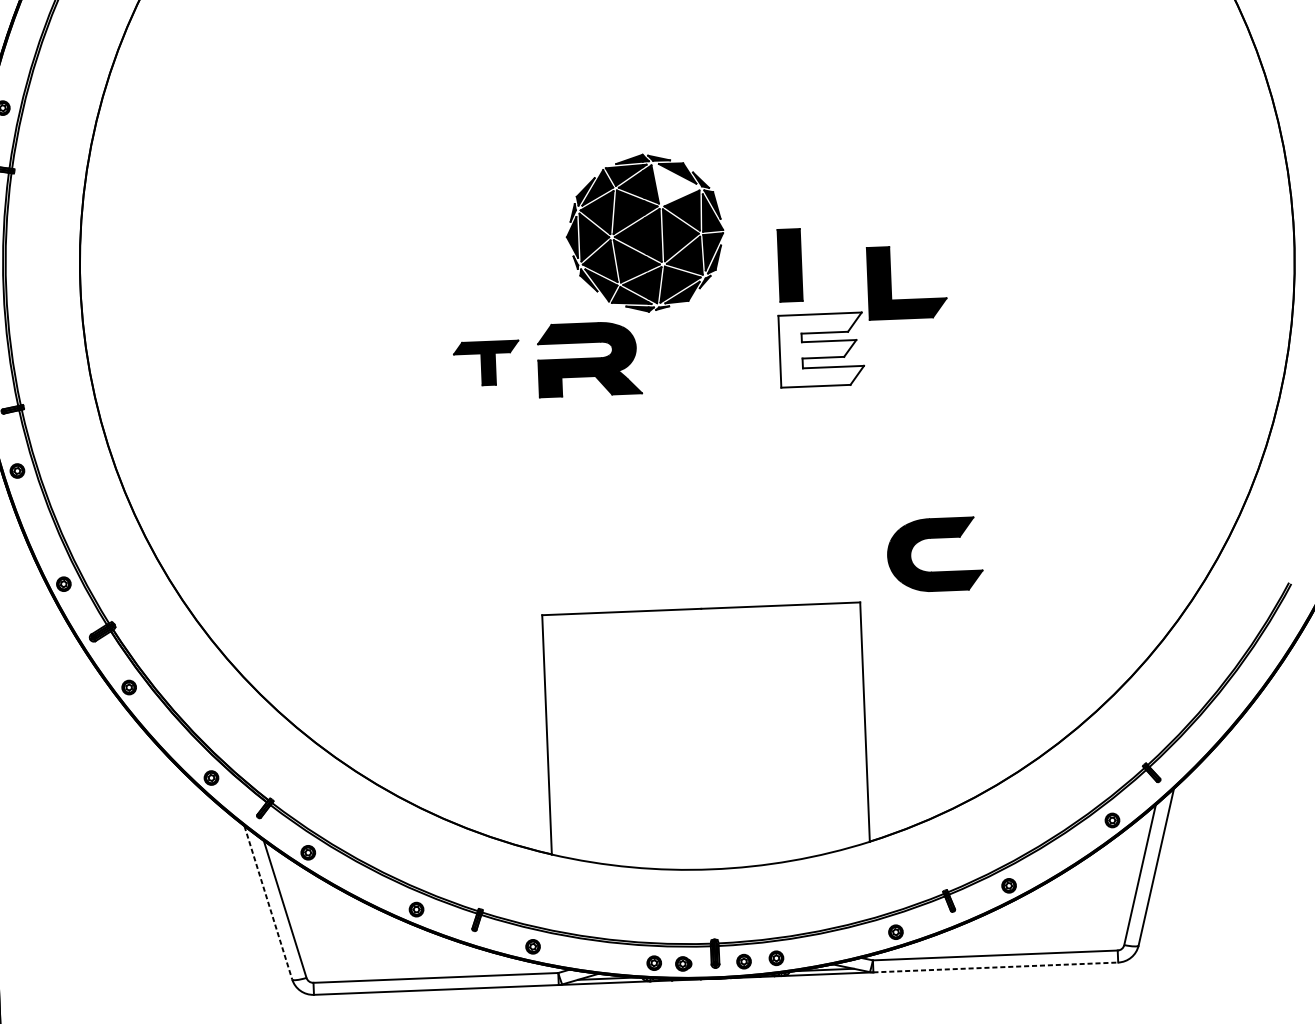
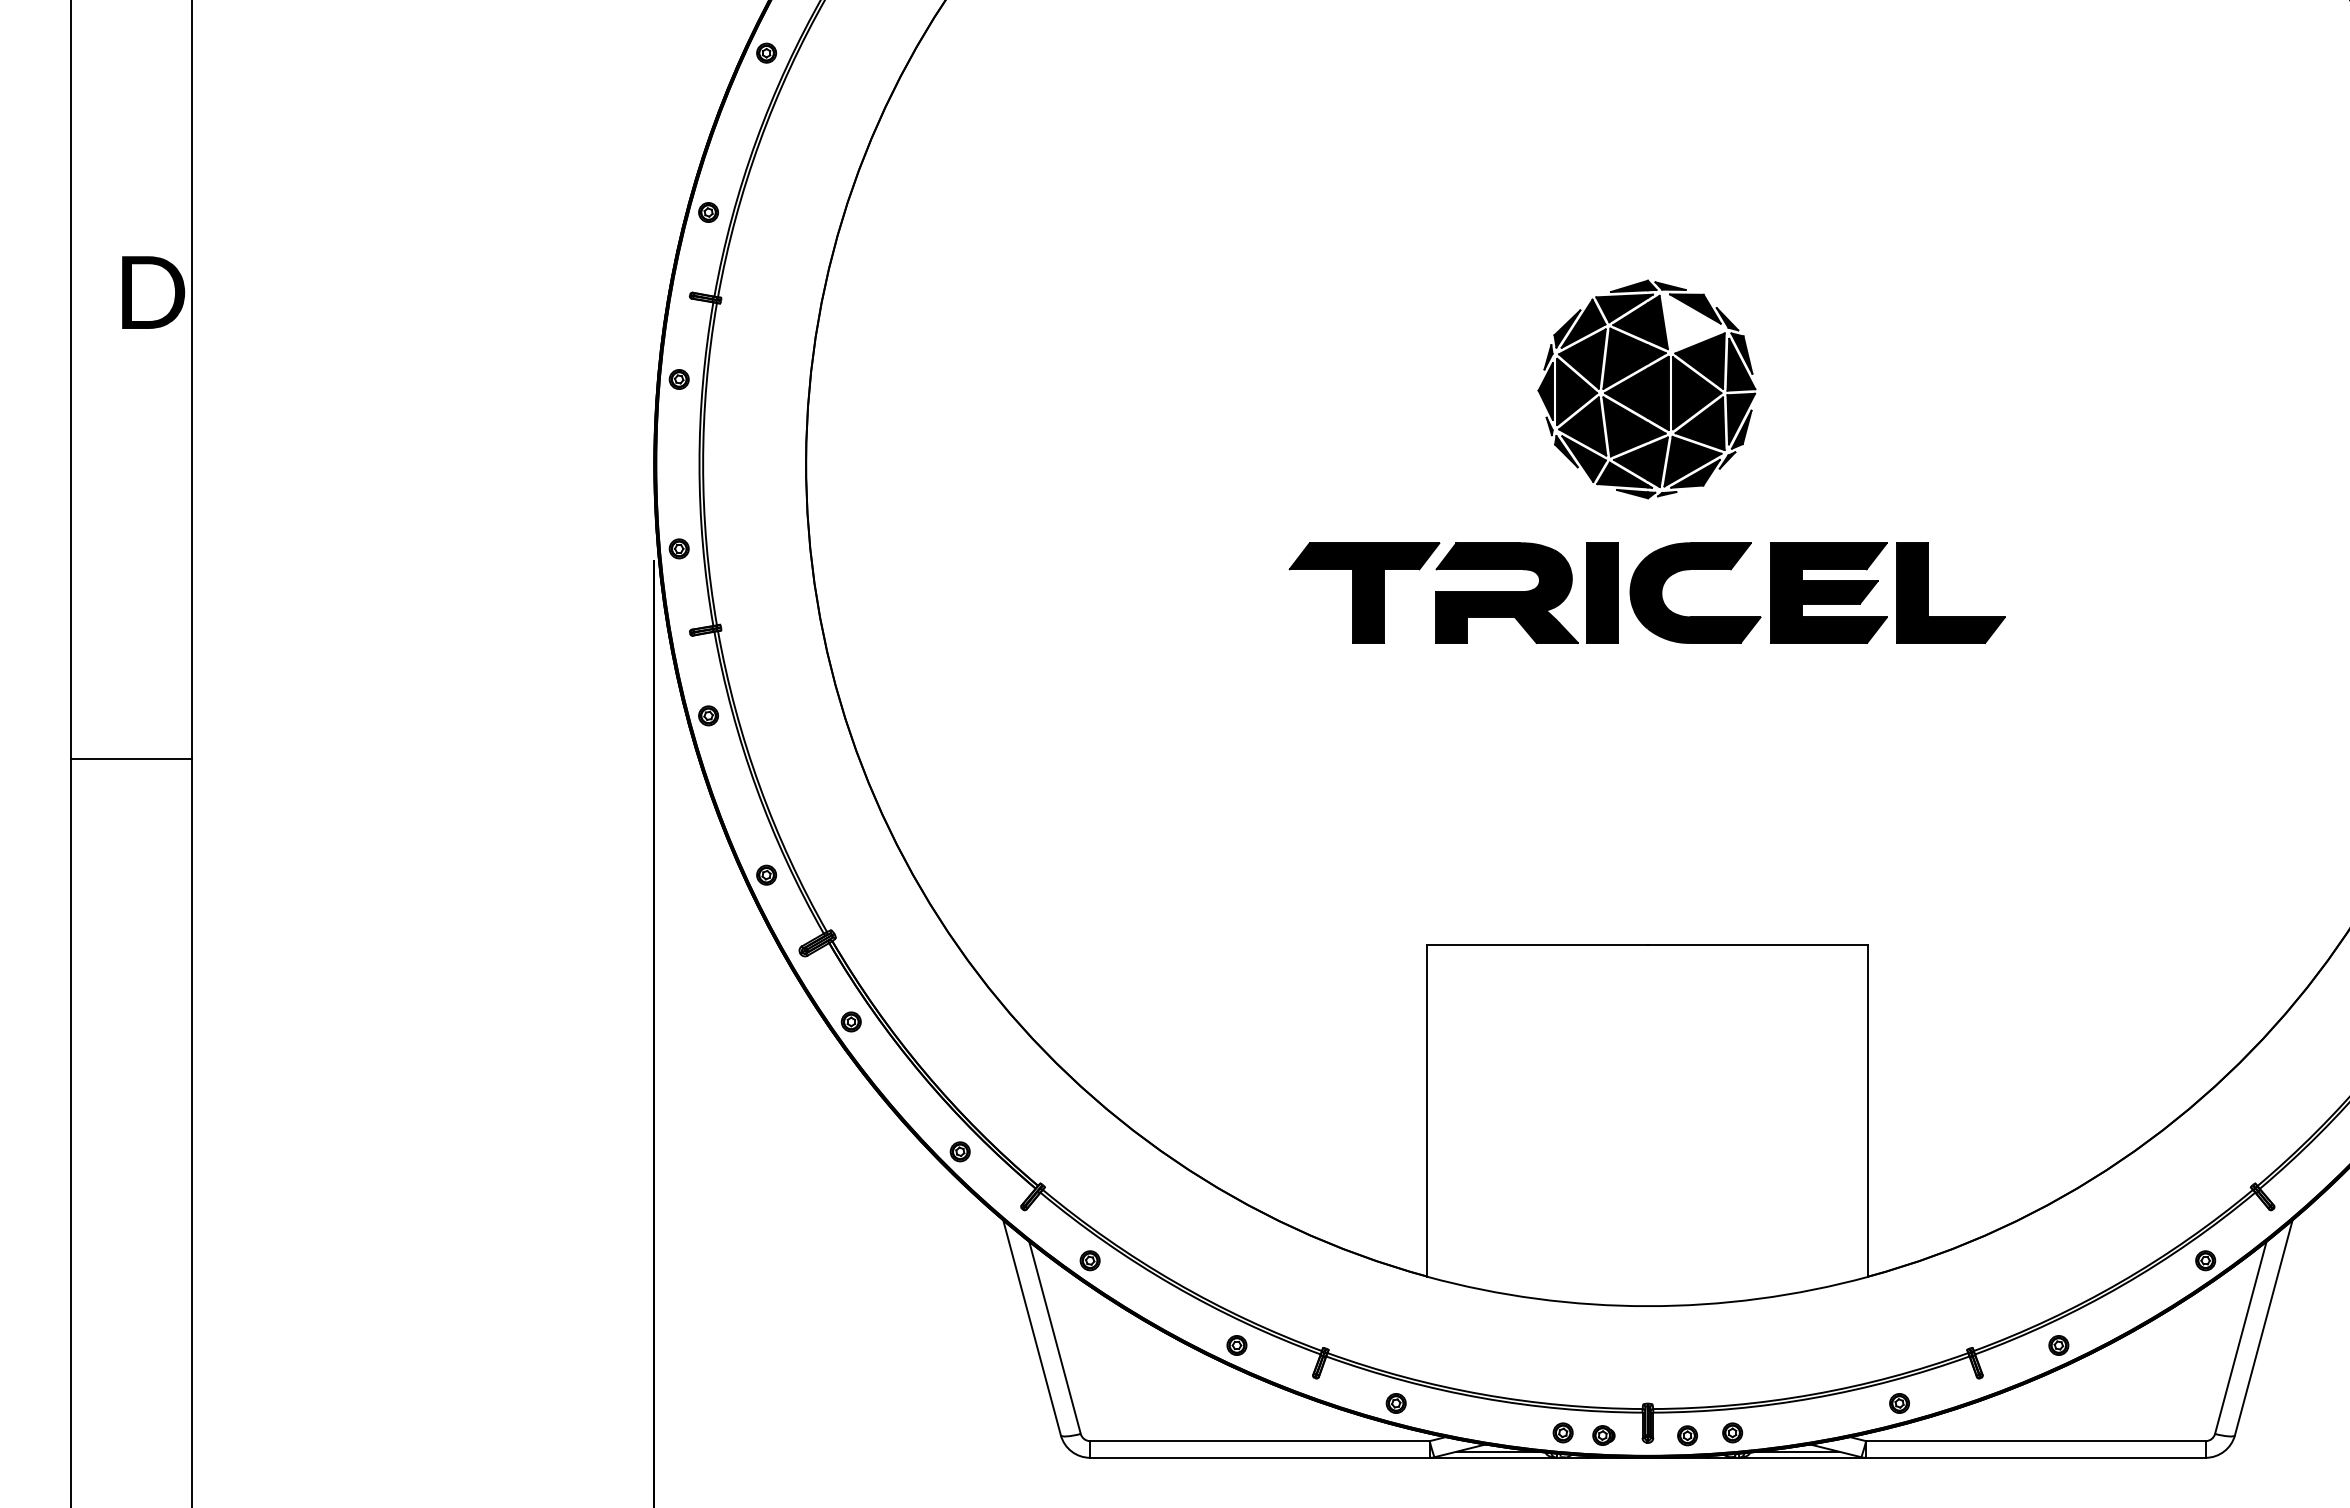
part: (644, 233) -> (1646, 389), moved
part: (790, 264) -> (1602, 592), moved
part: (890, 282) -> (1928, 592), moved
fill: (821, 349) -> (1828, 592), added
part: (486, 363) -> (1364, 592), size x1.67
part: (930, 538) -> (1690, 570), moved
line: (268, 903) -> (1032, 1328), dashed -> solid
line: (995, 967) -> (2035, 1457), dashed -> solid

